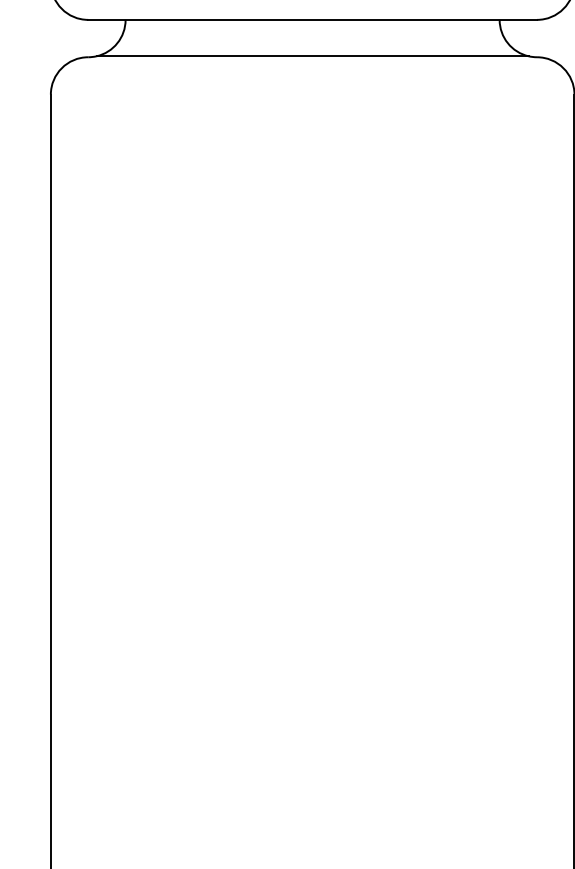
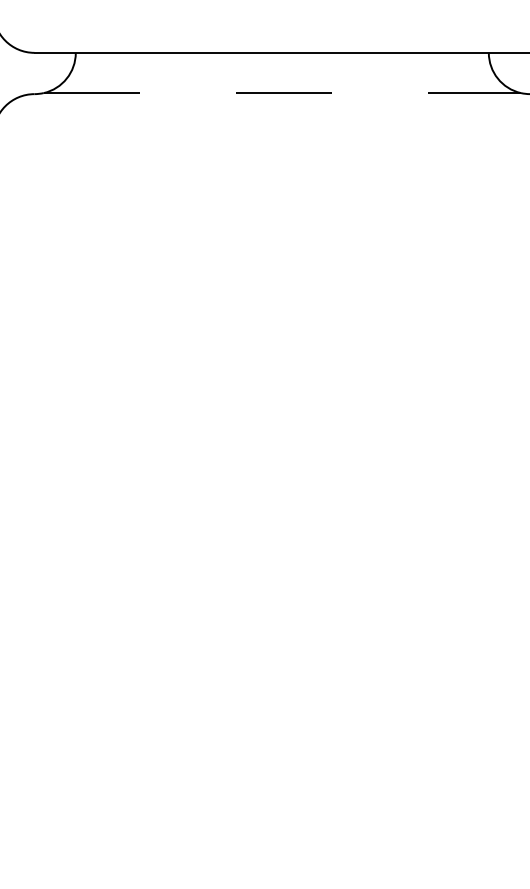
line: (313, 56) -> (283, 93), solid -> dashed

